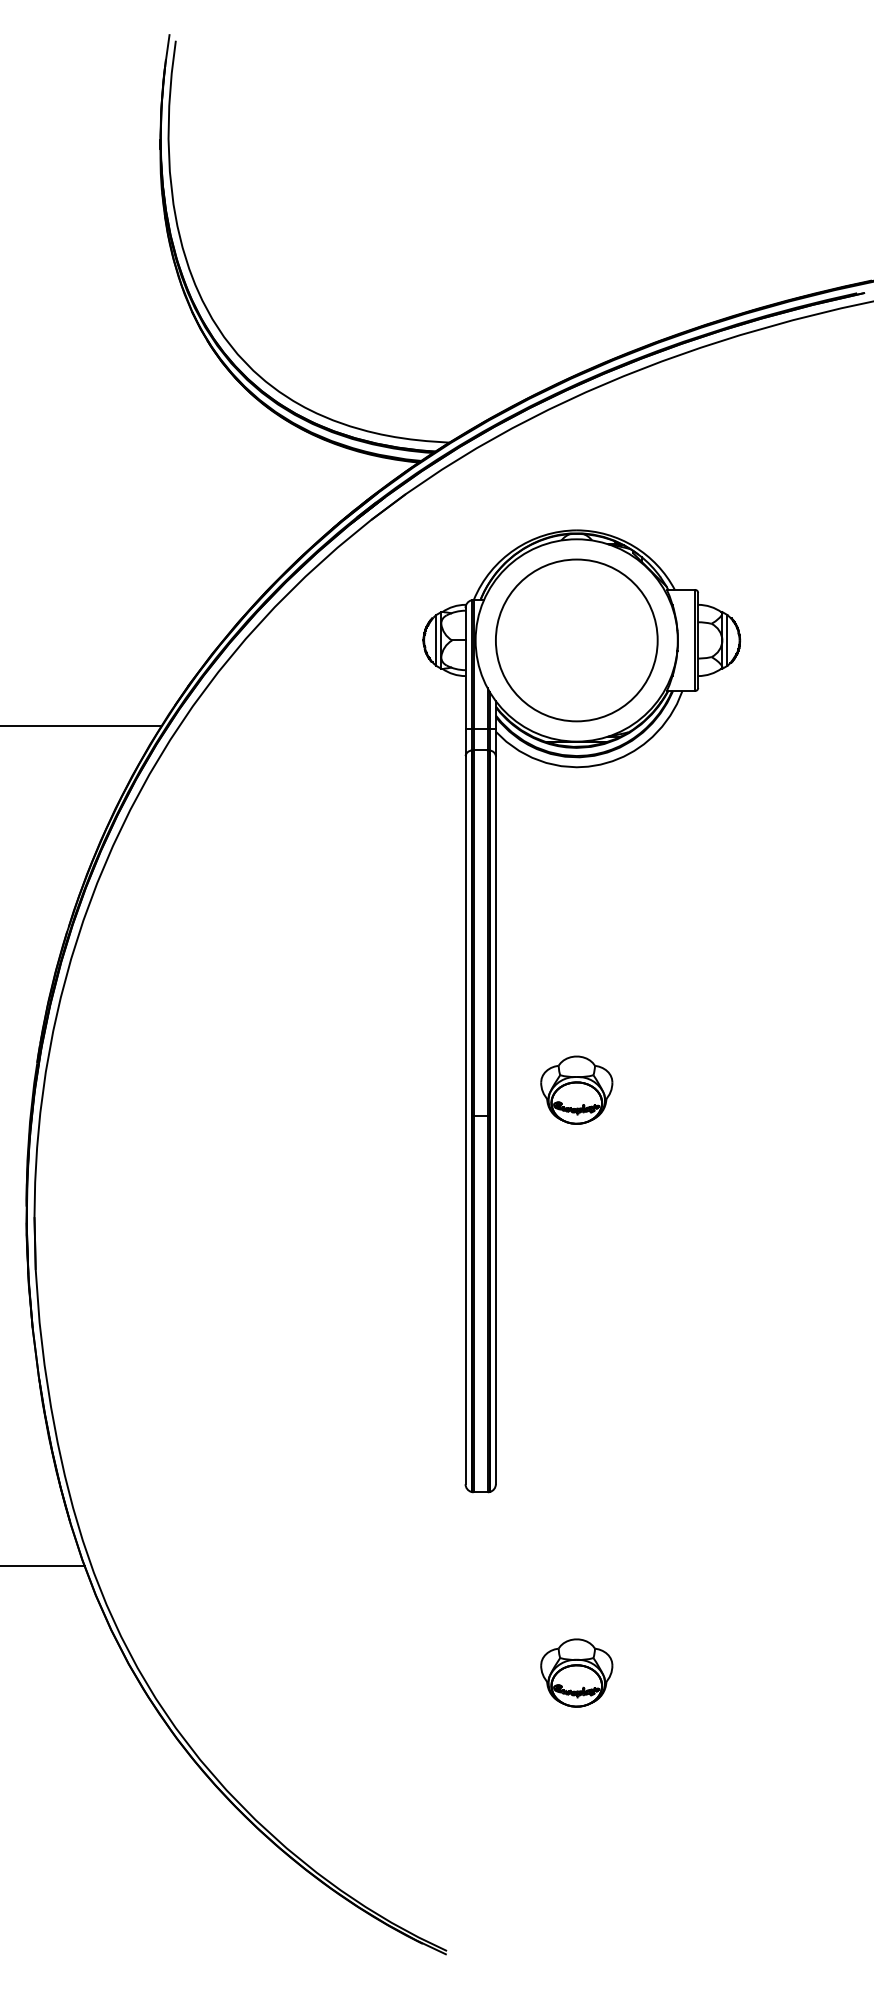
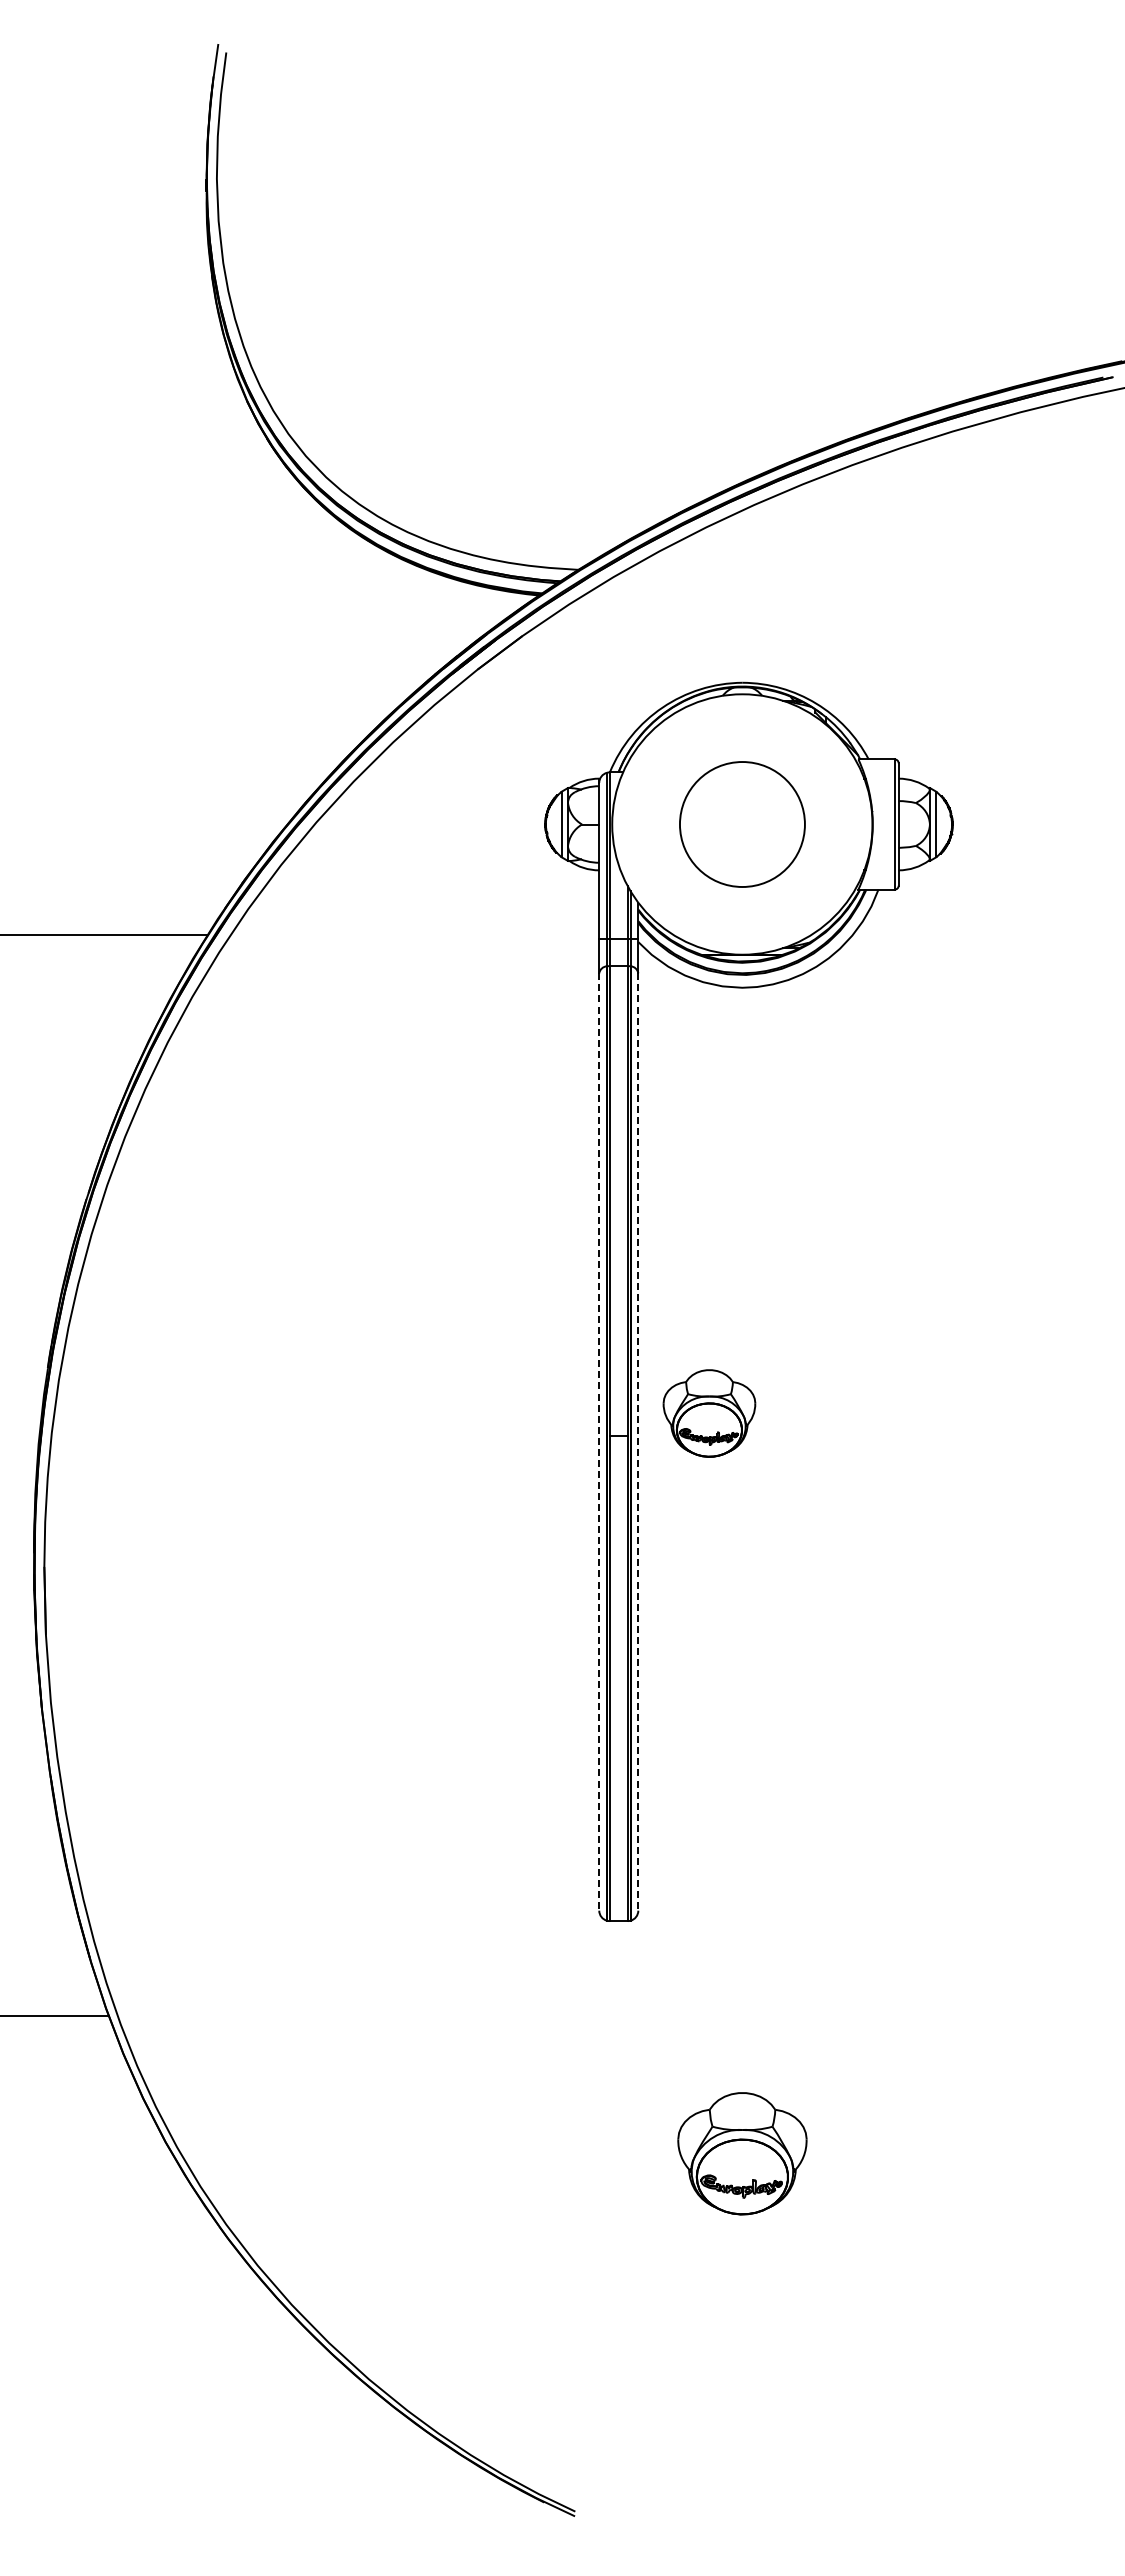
circle: (576, 640) -> (742, 824), size x0.6
part: (576, 1090) -> (709, 1413), moved
line: (465, 1119) -> (599, 1441), solid -> dashed
line: (496, 1119) -> (638, 1441), solid -> dashed
part: (576, 1672) -> (742, 2153), size x1.4

